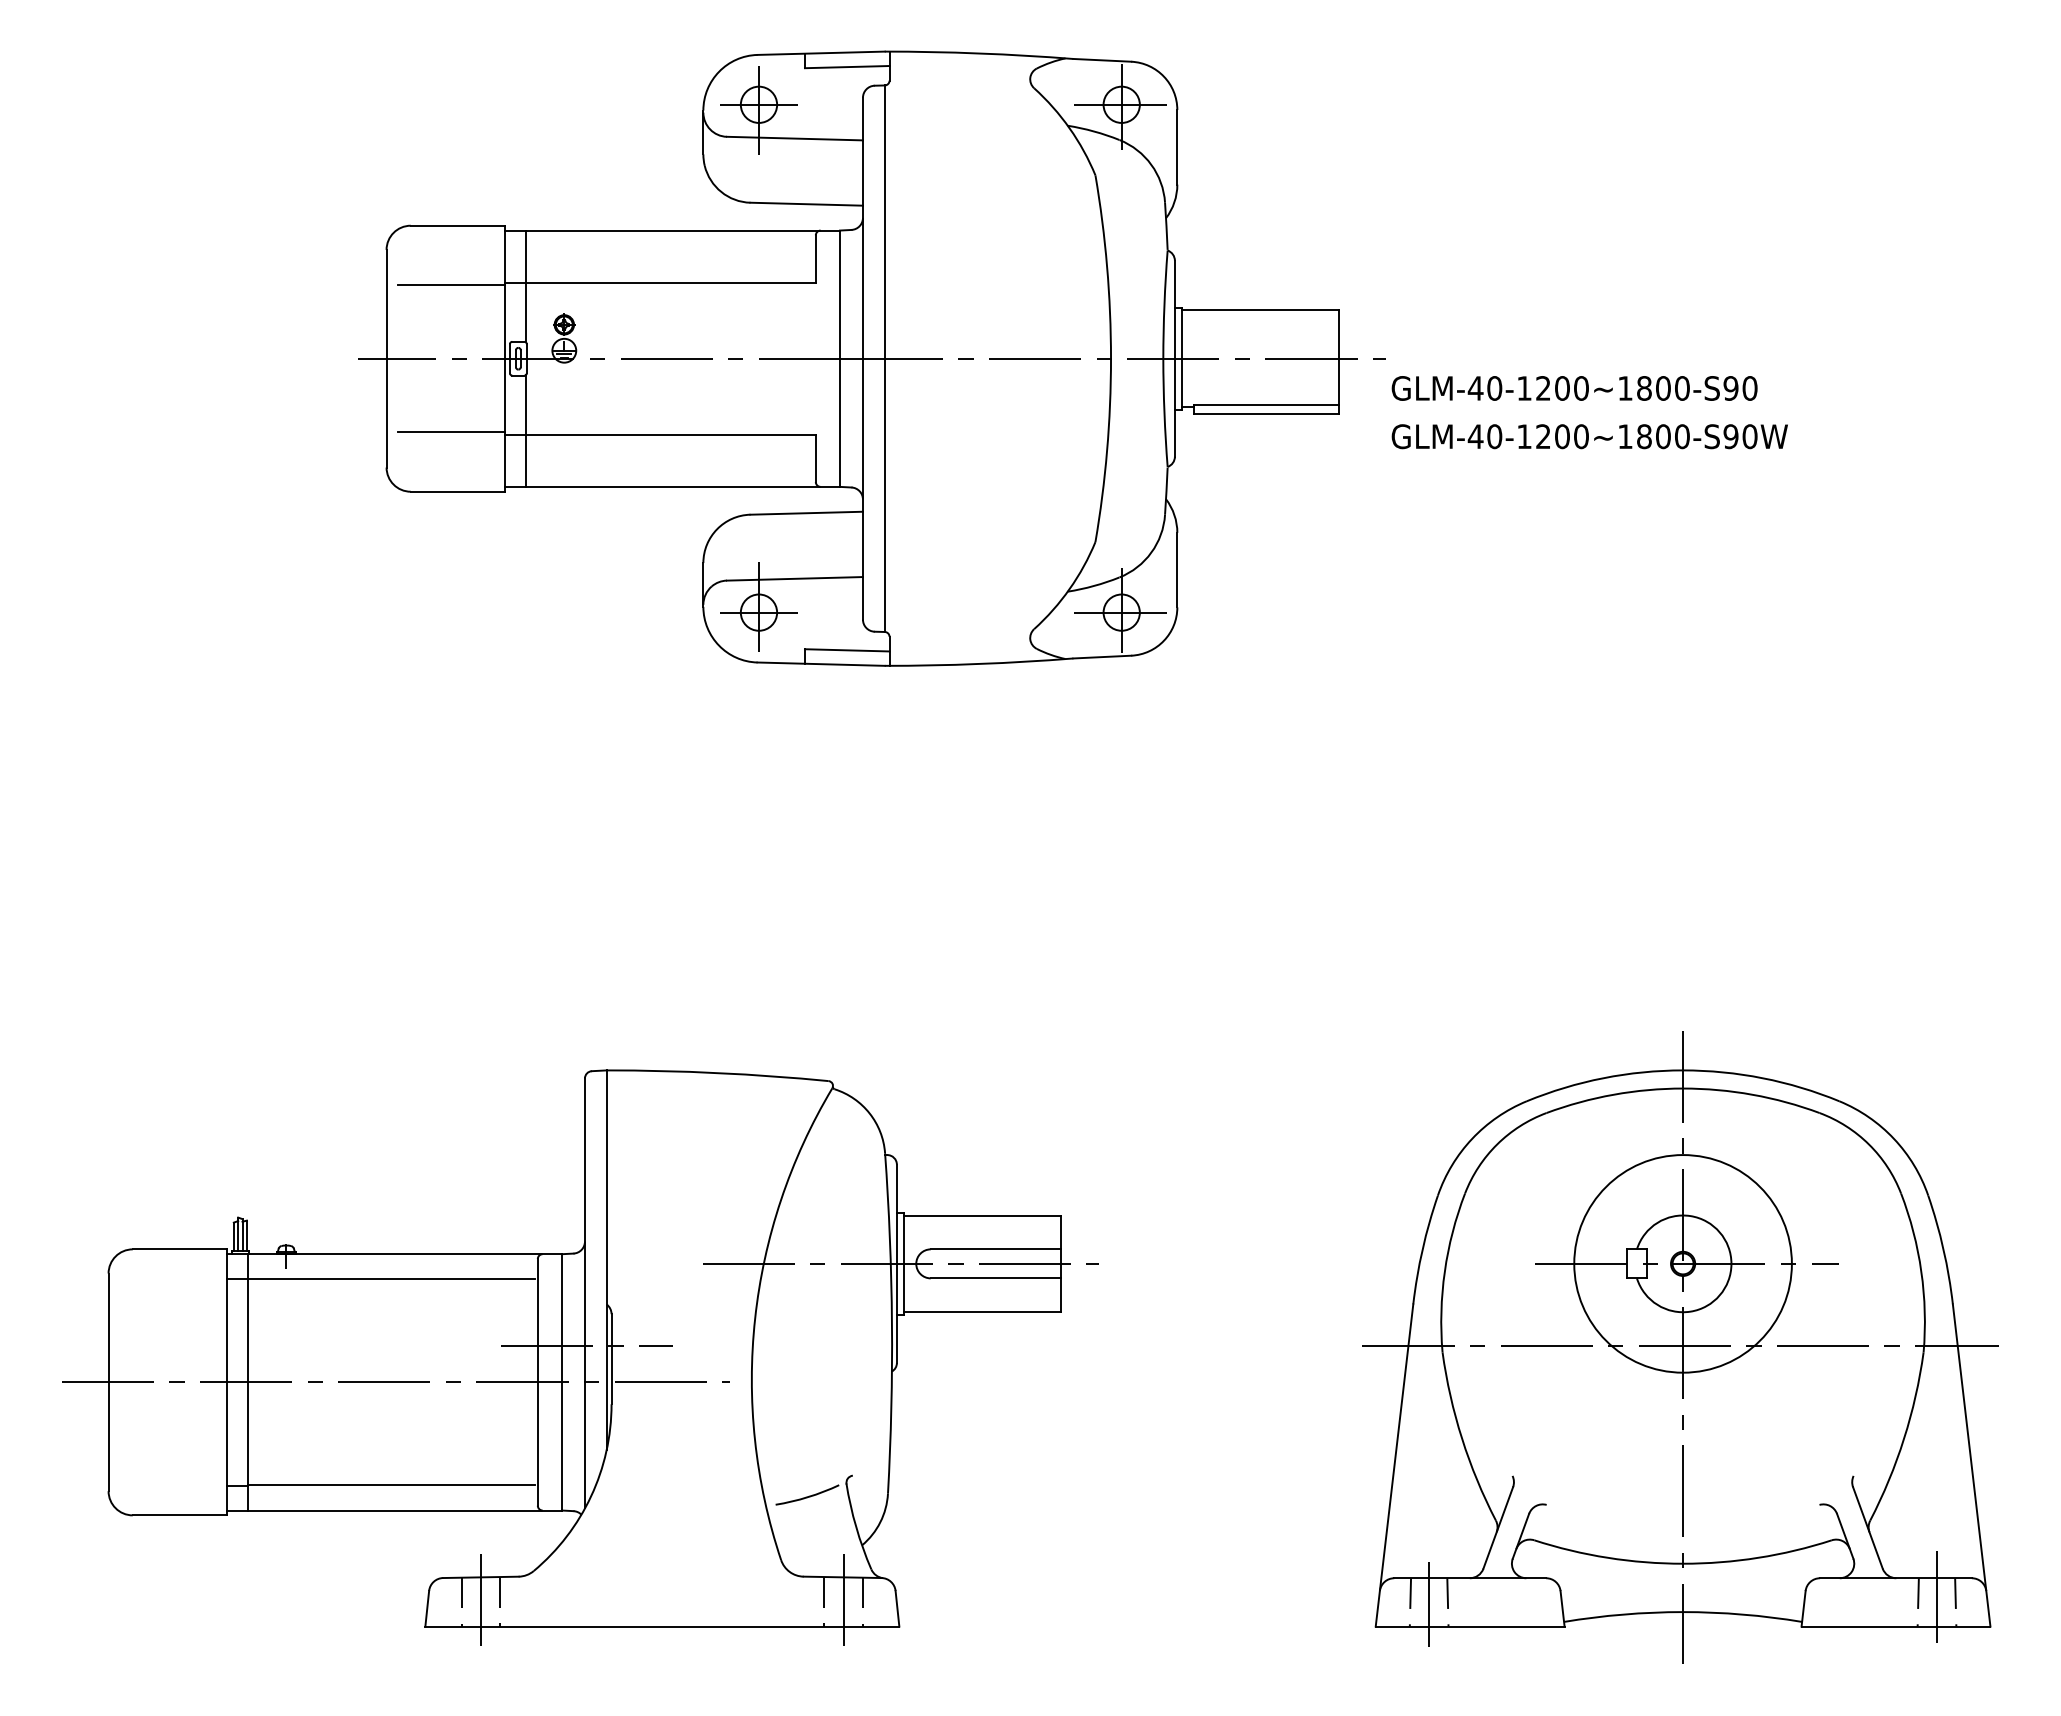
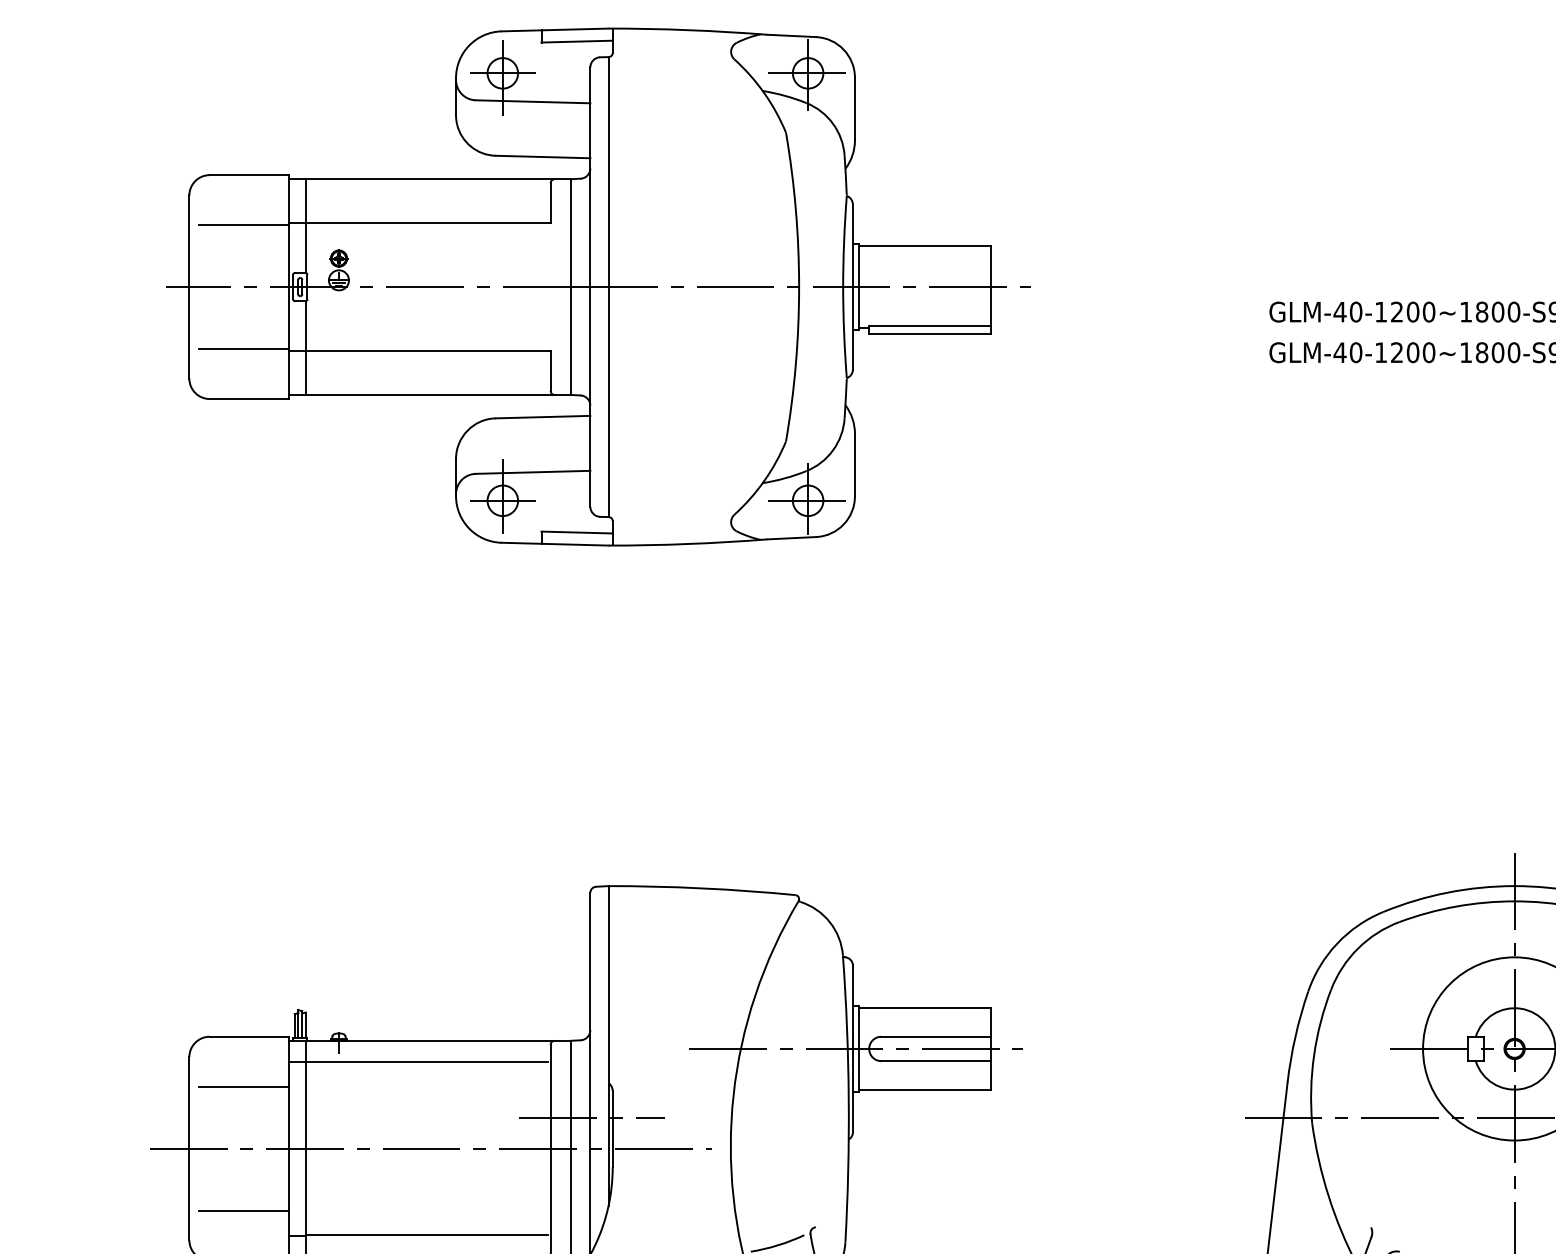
part: (871, 358) -> (597, 286), moved
line: (173, 1308) -> (244, 1086), added
line: (173, 1456) -> (244, 1211), added

